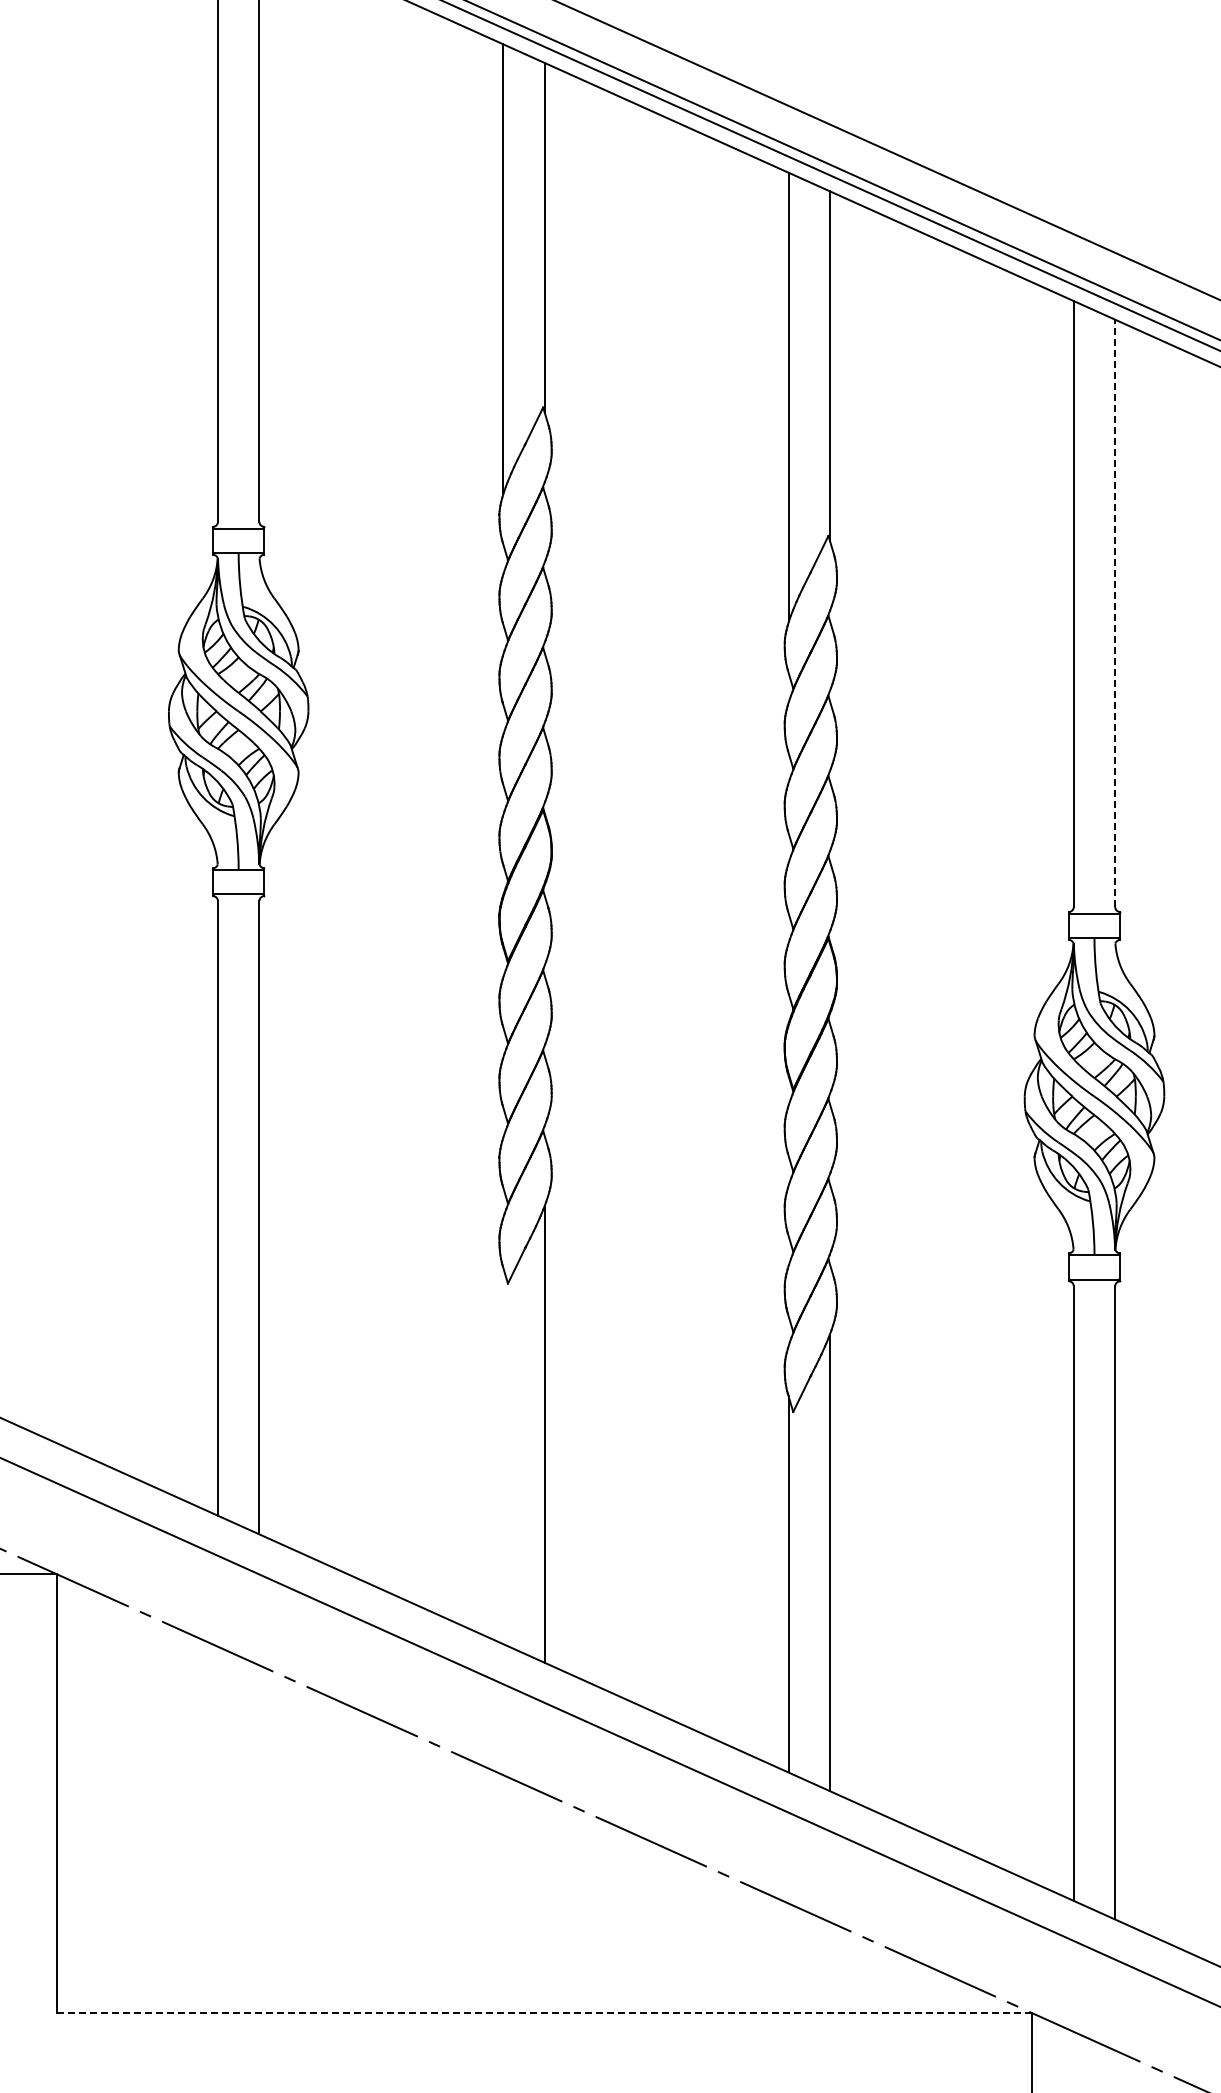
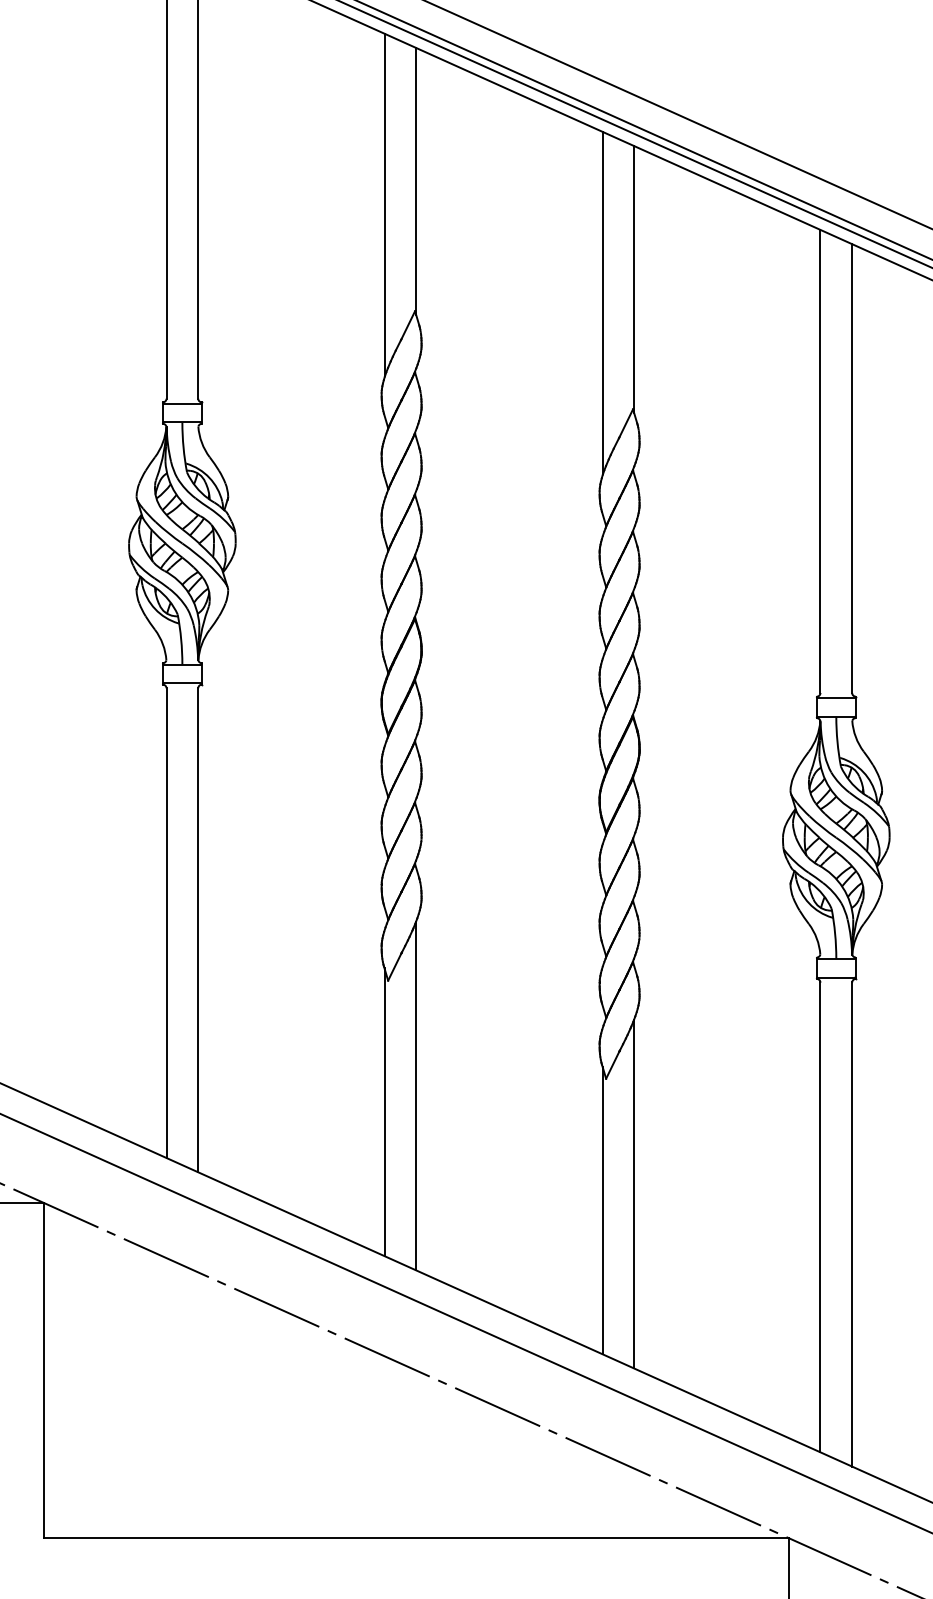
line: (1115, 613) -> (852, 468), dashed -> solid
line: (503, 1455) -> (384, 1112), added
line: (544, 2013) -> (416, 1538), dashed -> solid

